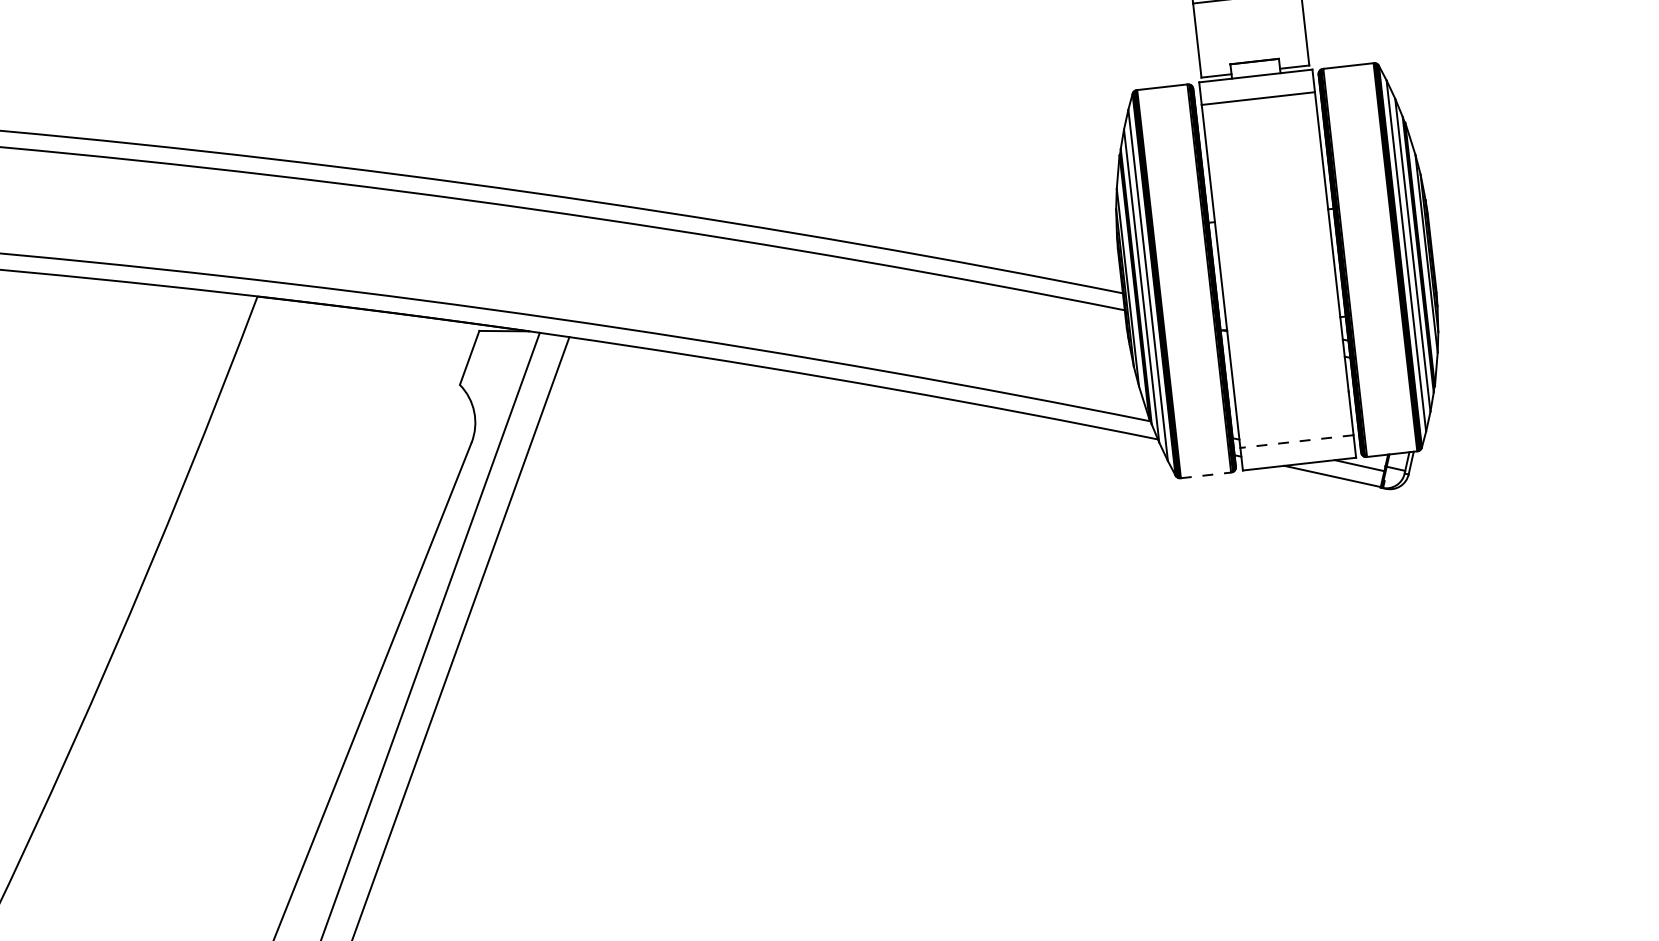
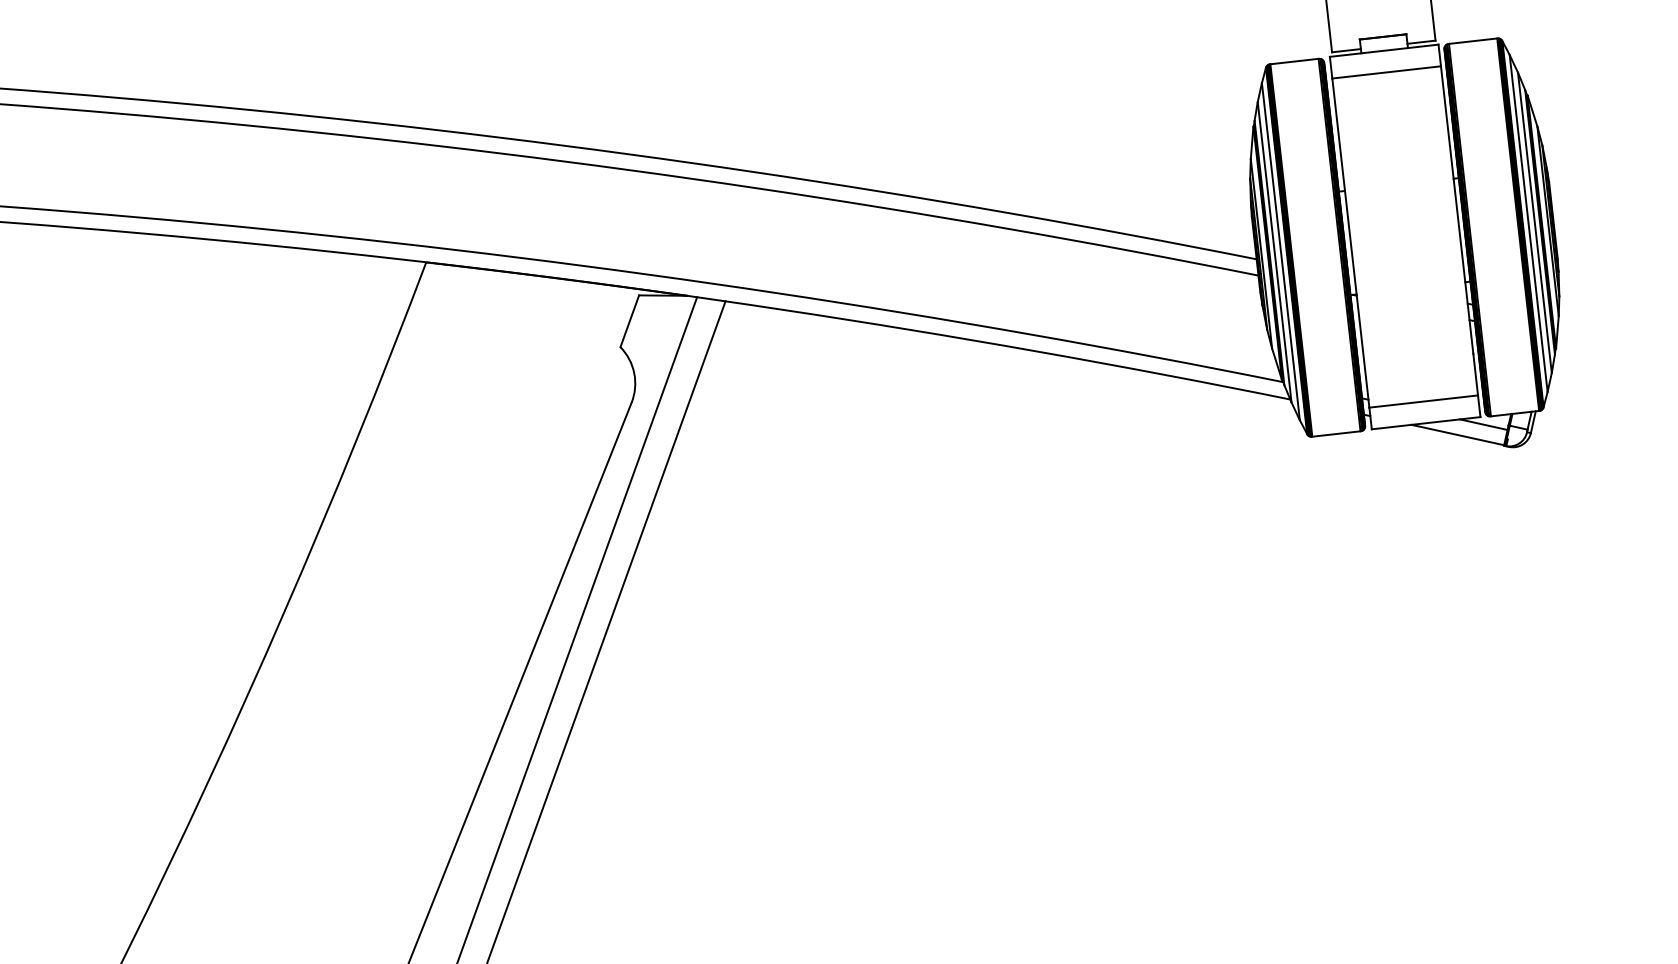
line: (1296, 441) -> (1423, 401), dashed -> solid
line: (1206, 474) -> (1336, 433), dashed -> solid

